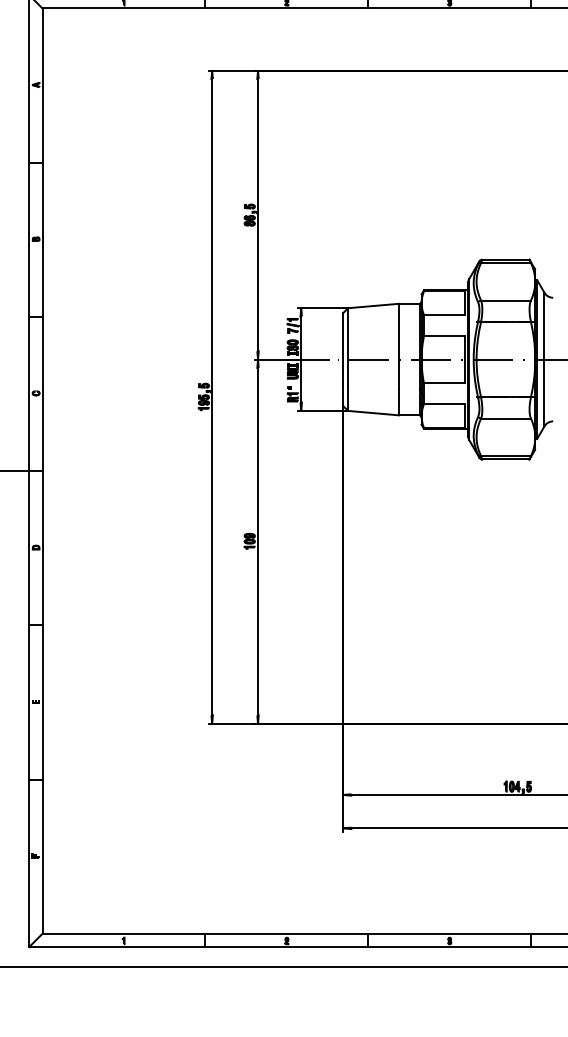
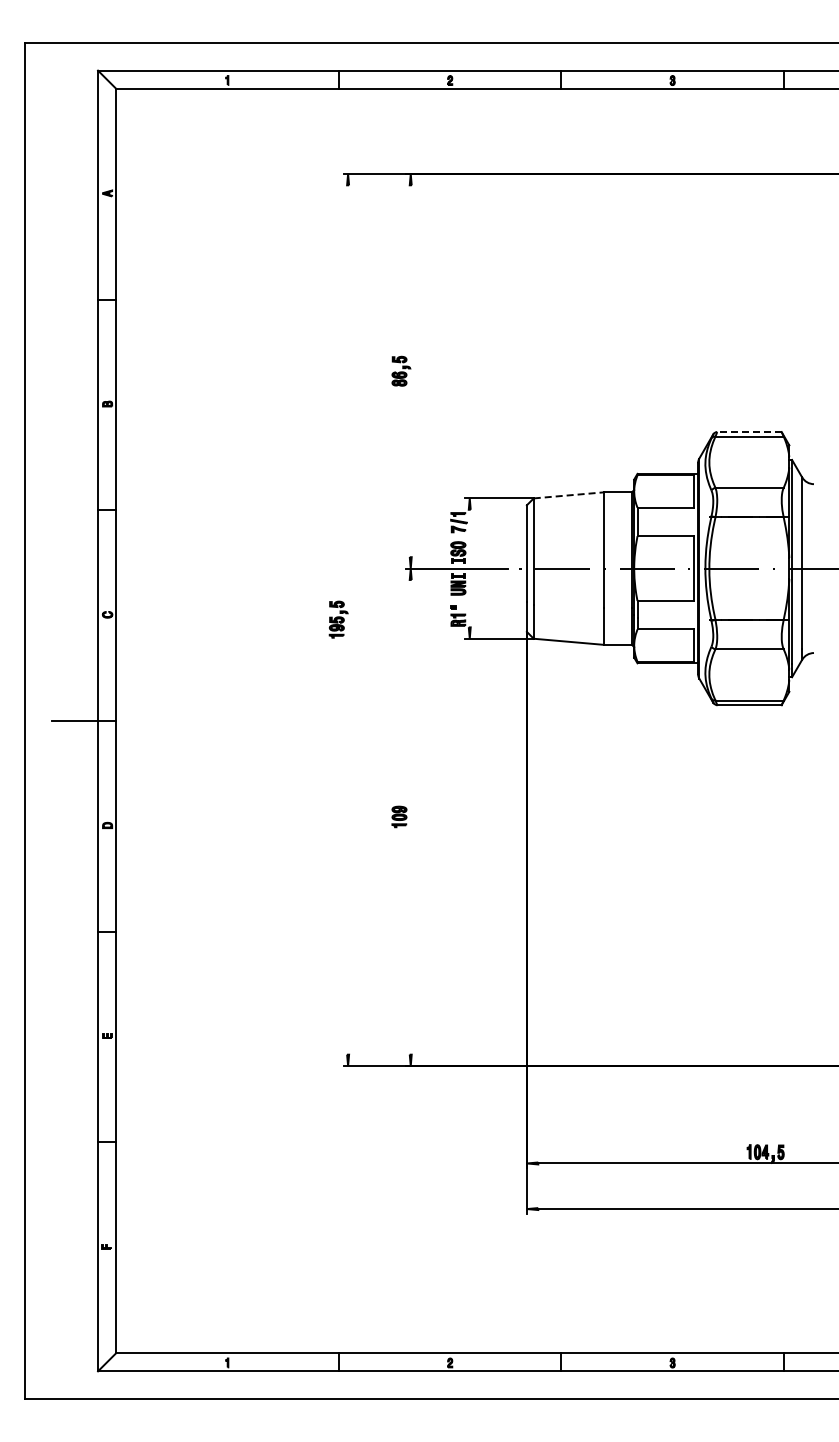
line: (257, 215) -> (410, 371), removed
line: (505, 259) -> (748, 432), solid -> dashed
line: (374, 306) -> (569, 495), solid -> dashed
line: (301, 359) -> (469, 568), removed
line: (212, 396) -> (348, 619), removed
line: (257, 541) -> (410, 816), removed

